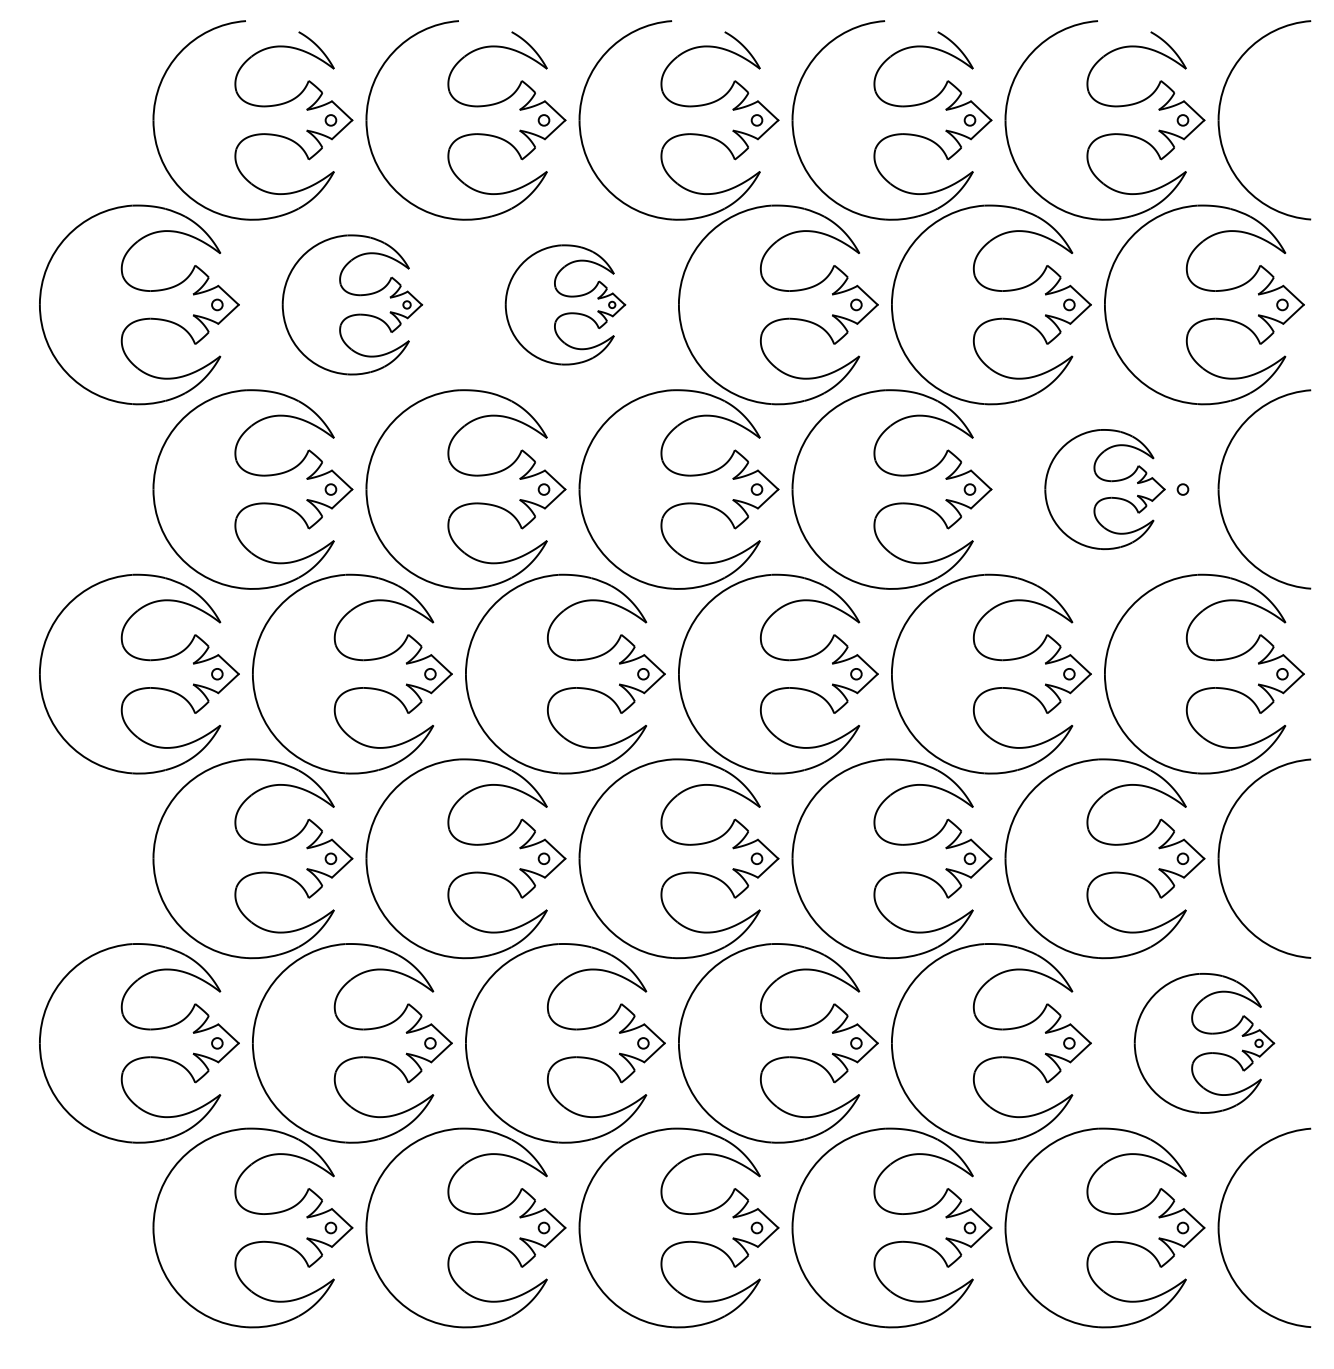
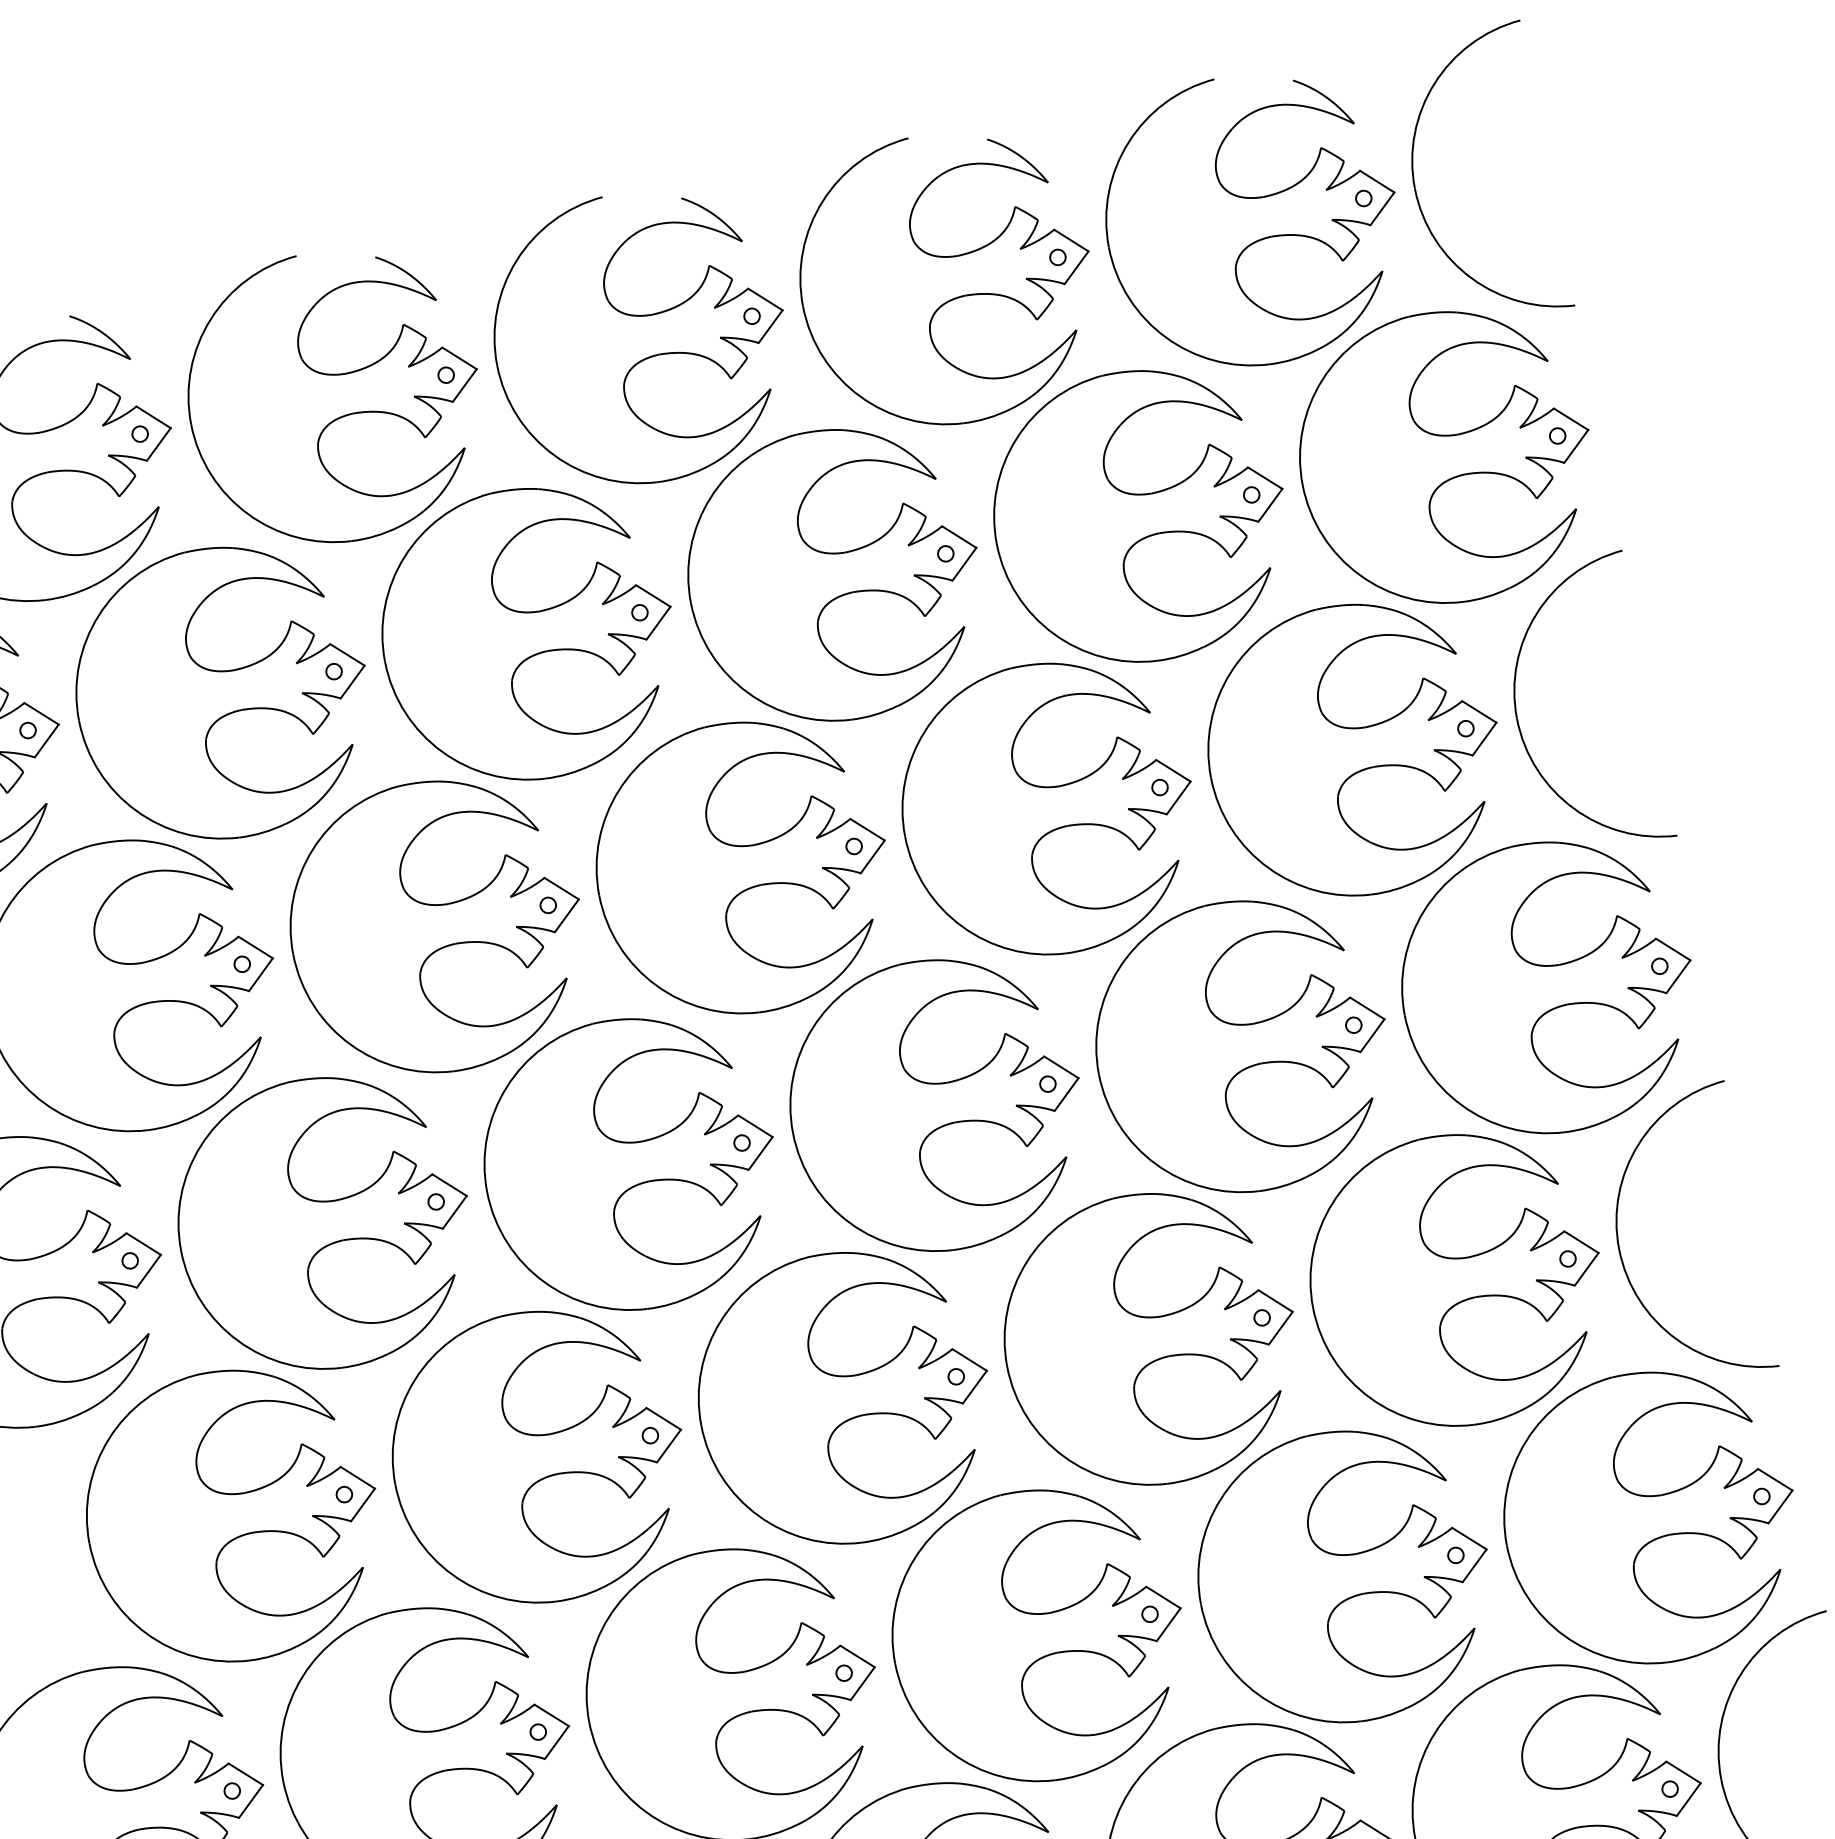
part: (352, 304) -> (222, 692), size x1.43
part: (565, 304) -> (527, 633), size x1.67
part: (1104, 489) -> (1353, 750), size x1.67
part: (1204, 1043) -> (1649, 1518), size x1.43

